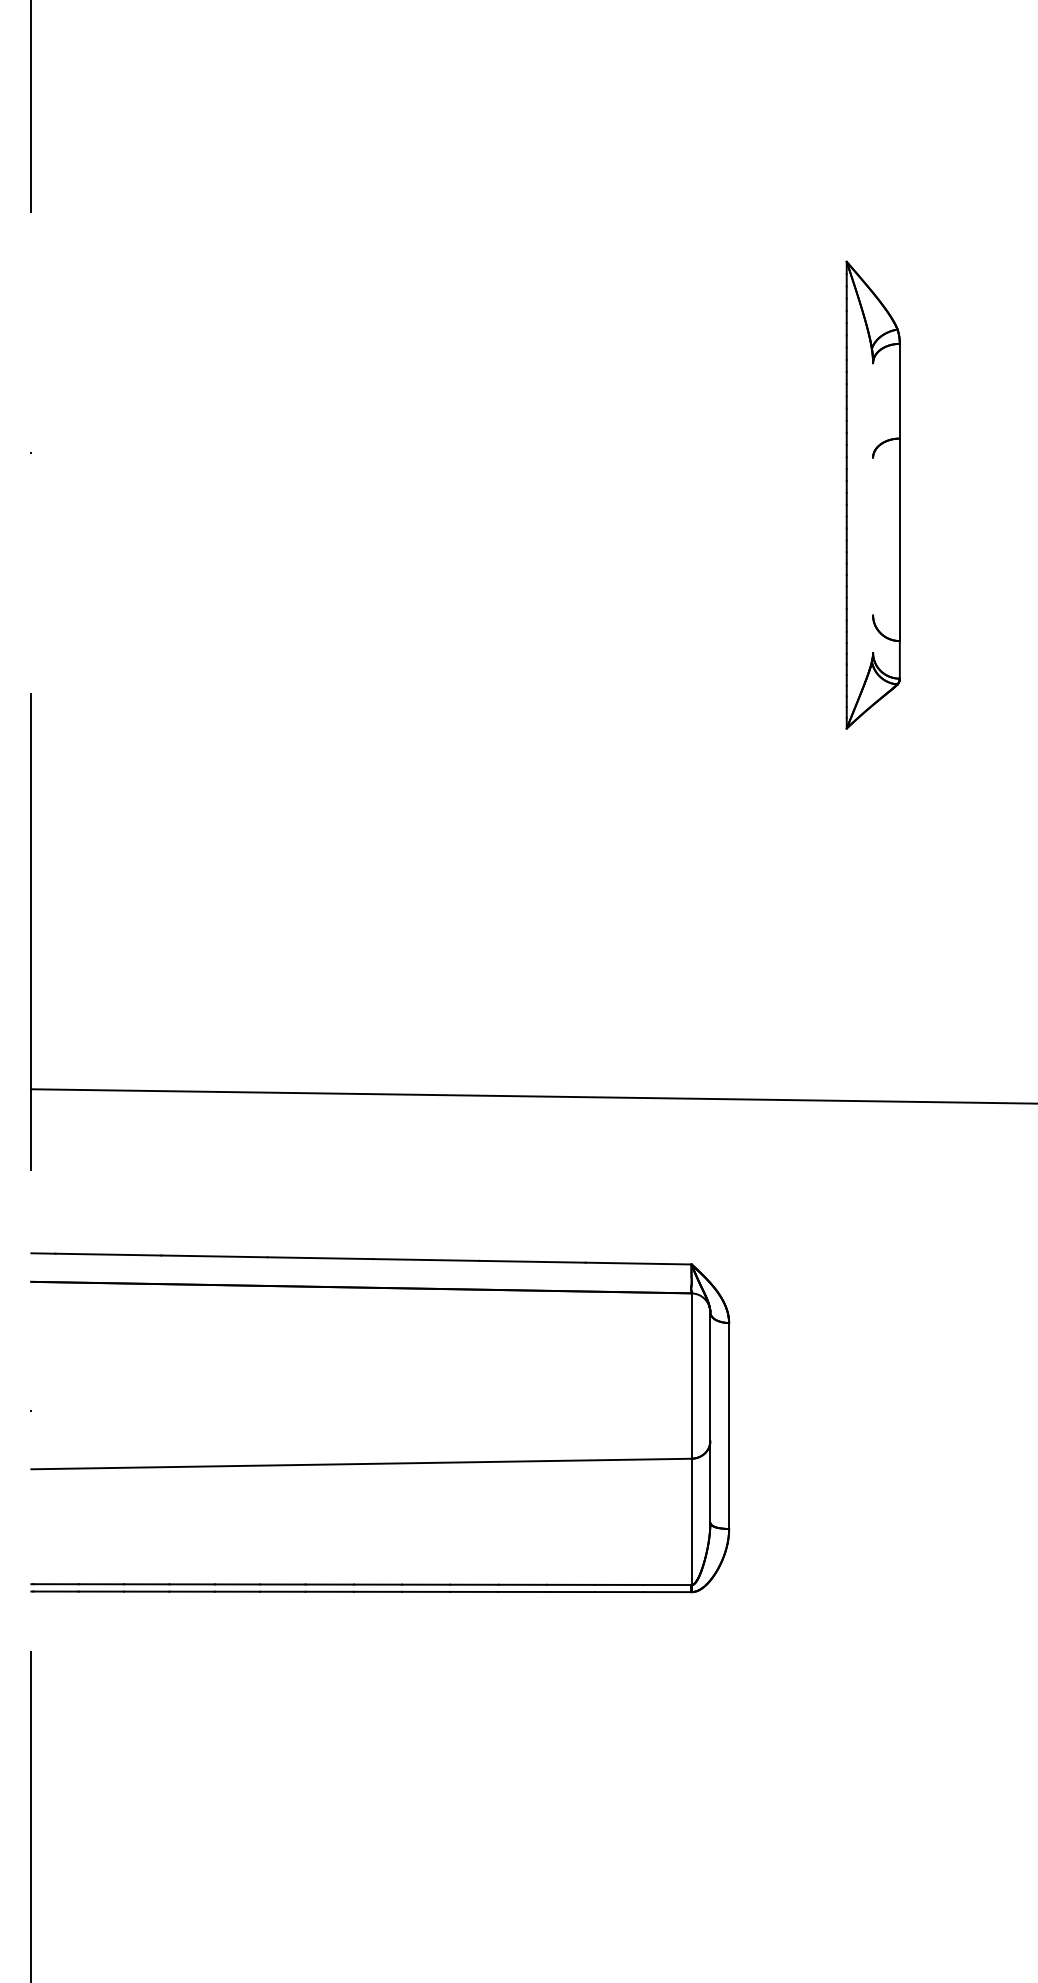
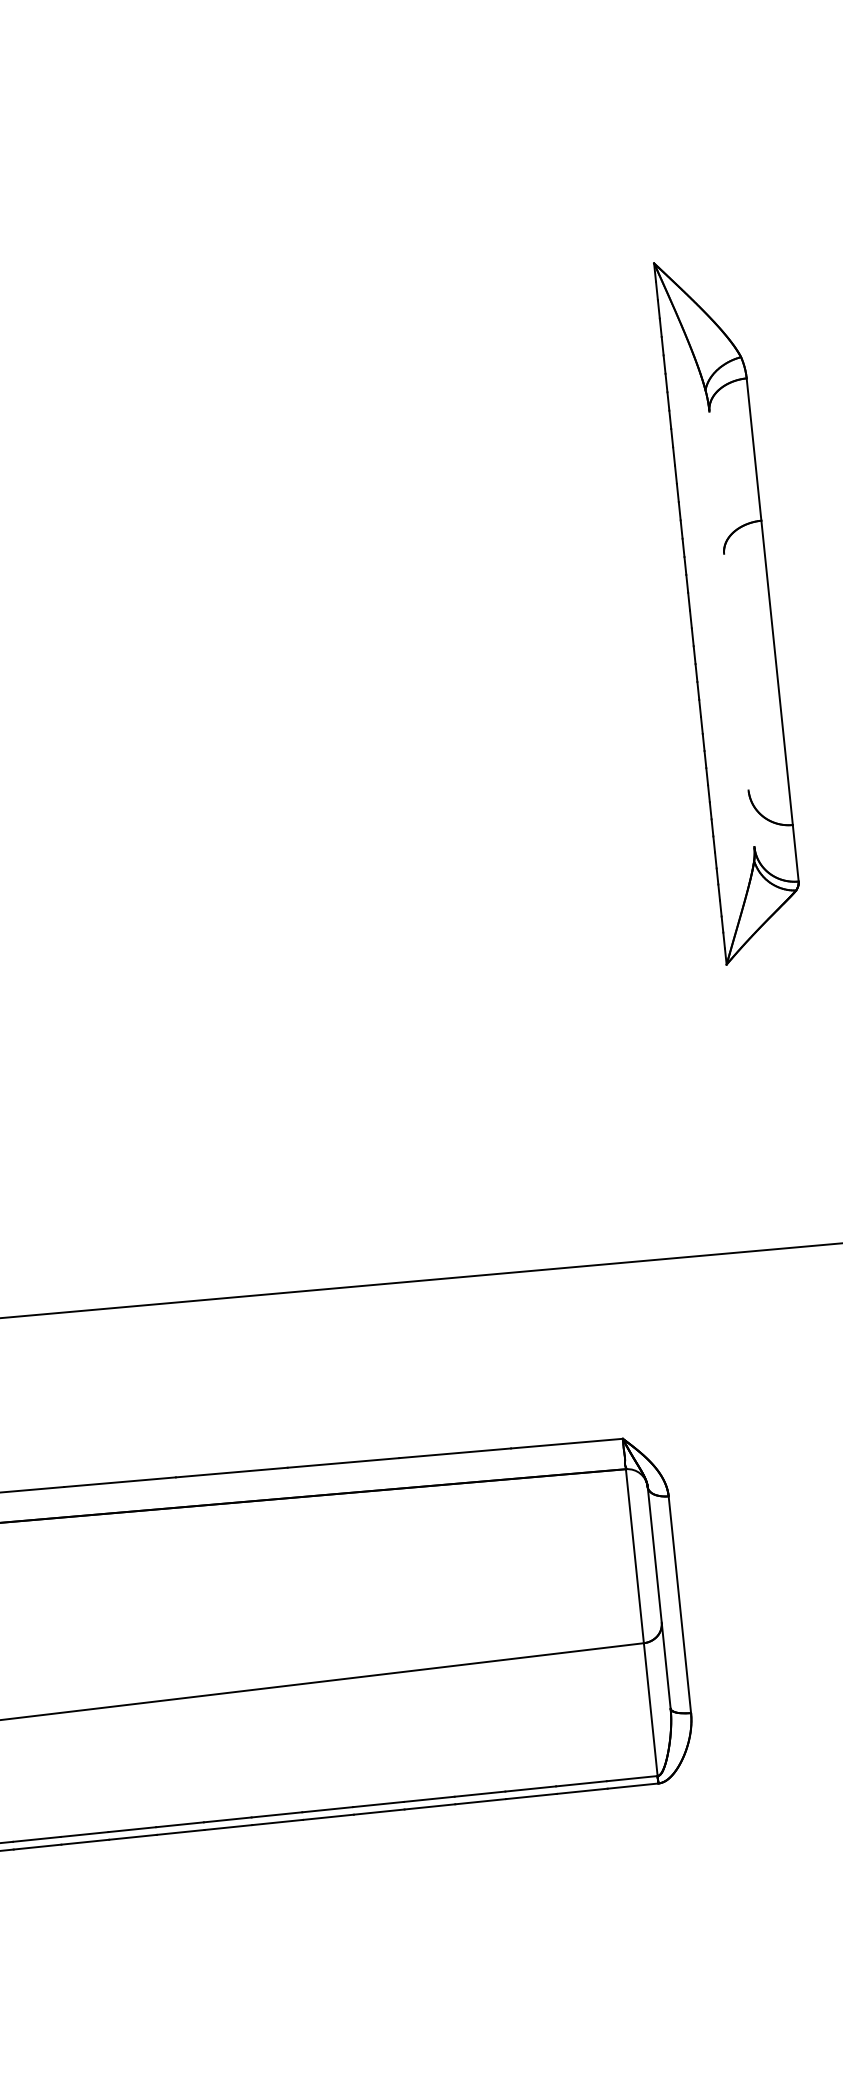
part: (873, 494) -> (730, 609), size x1.43

